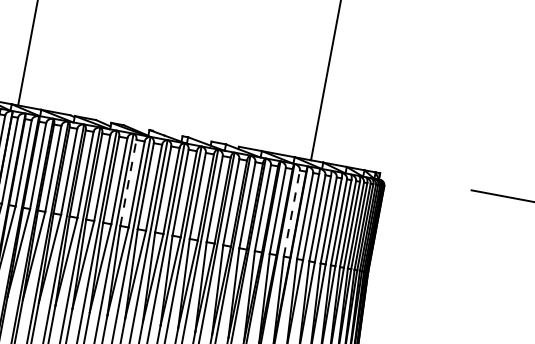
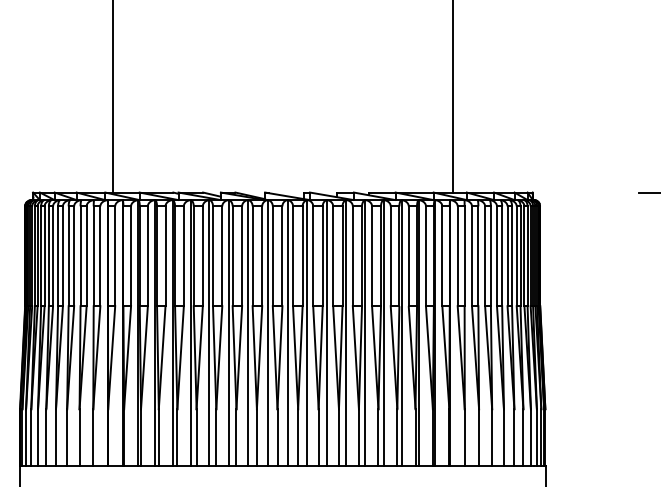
line: (128, 183) -> (252, 256), dashed -> solid
line: (291, 213) -> (442, 256), dashed -> solid

